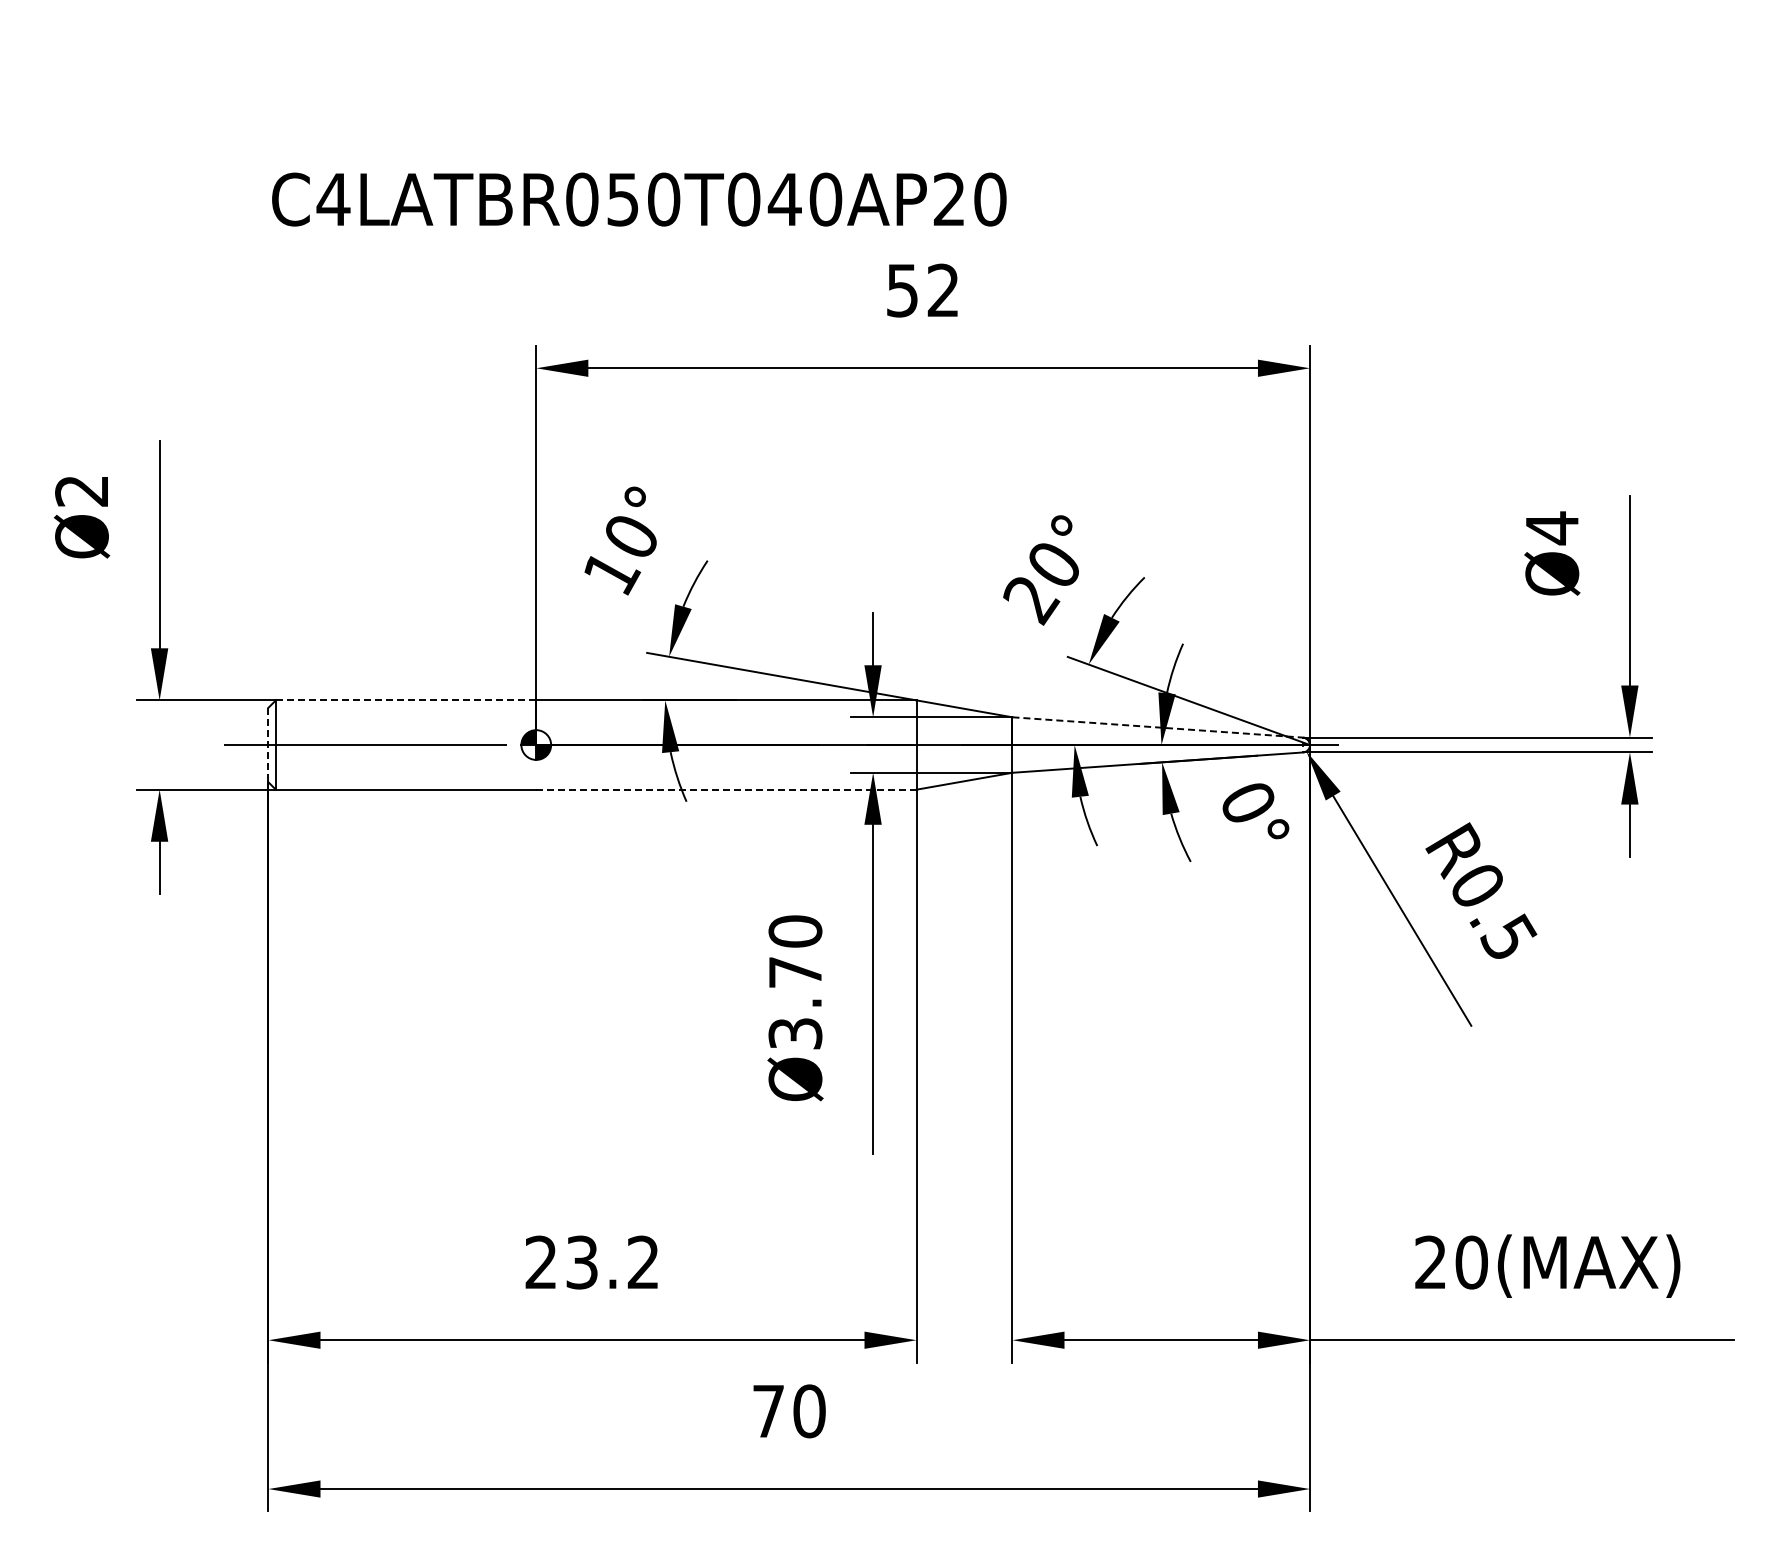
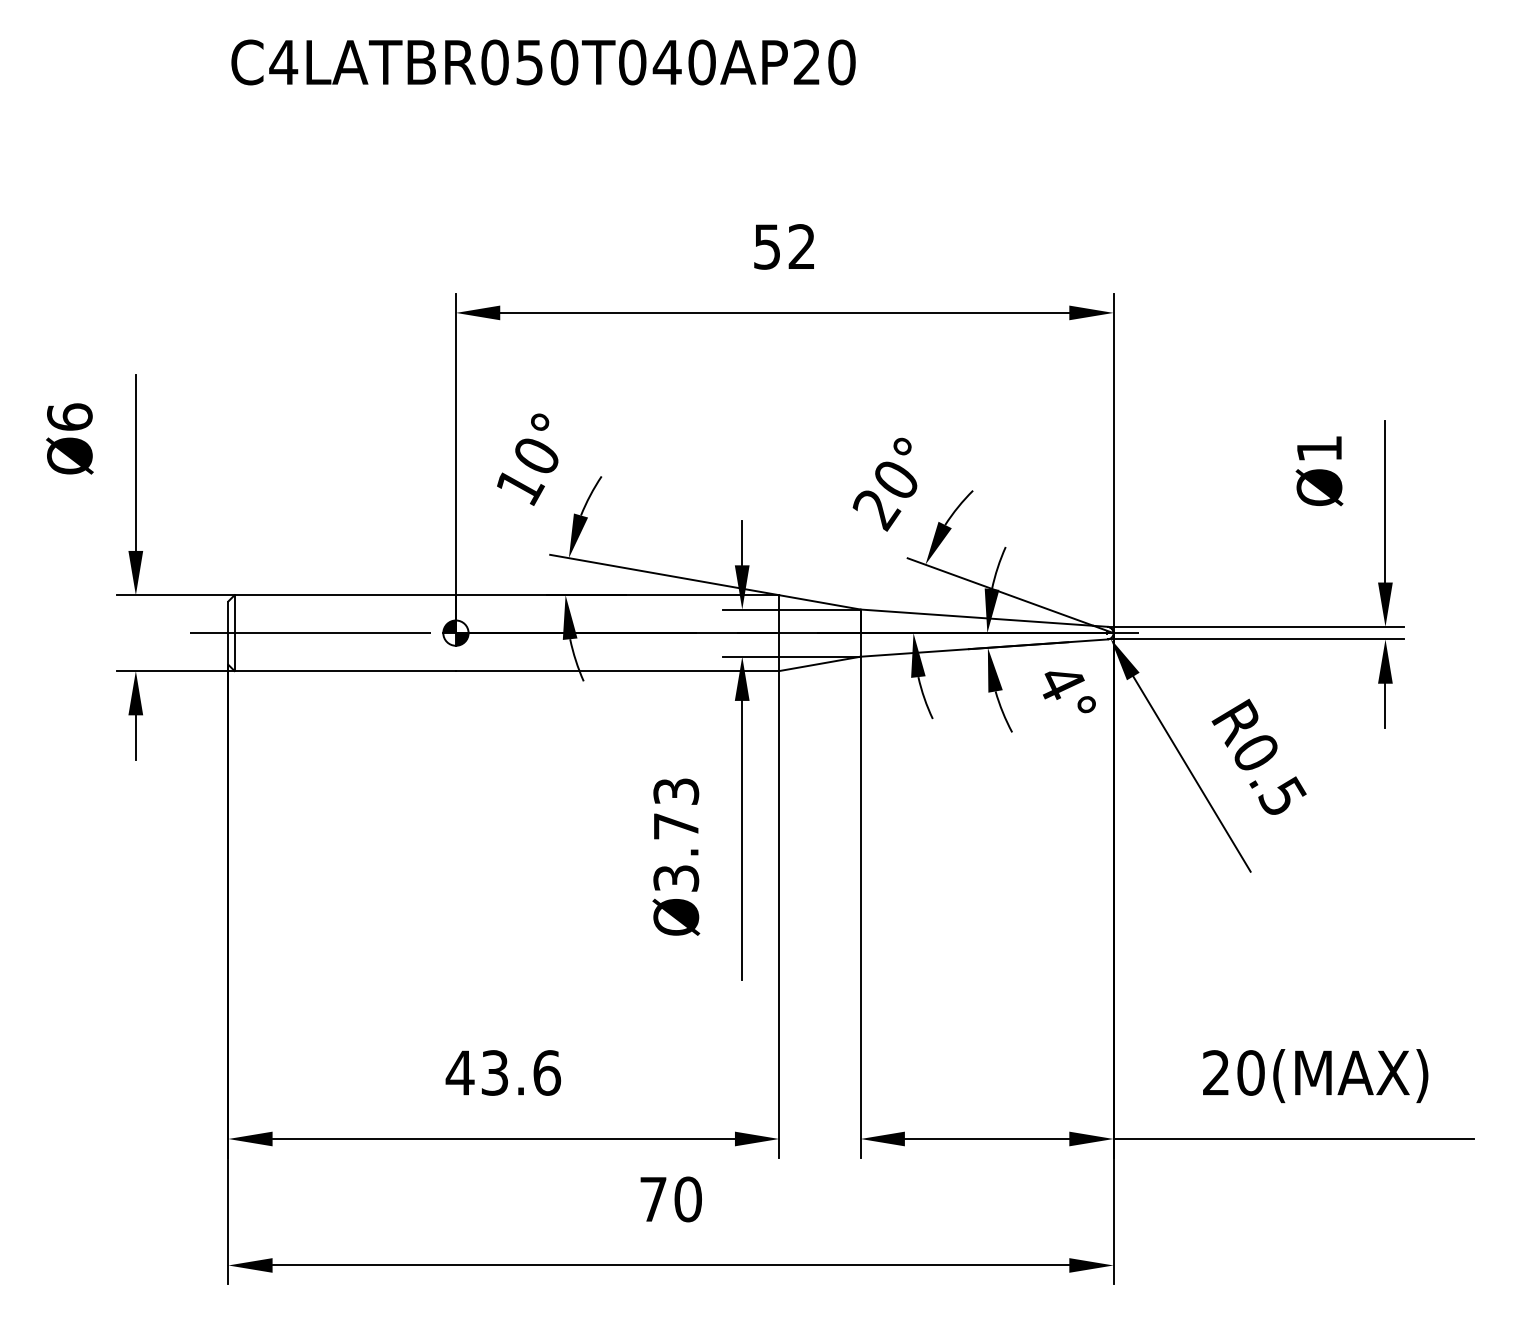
text: (639, 199) -> (543, 62), moved
text: (81, 490) -> (69, 416), Ø2 -> Ø6
text: (1552, 528) -> (1319, 449), Ø4 -> Ø1
line: (405, 700) -> (344, 595), dashed -> solid
line: (1157, 727) -> (983, 618), dashed -> solid
line: (268, 745) -> (228, 633), dashed -> solid
line: (726, 789) -> (617, 670), dashed -> solid
text: (1249, 803) -> (1062, 682), 0° -> 4°
text: (795, 931) -> (676, 791), Ø3.70 -> Ø3.73
text: (591, 1262) -> (502, 1072), 23.2 -> 43.6

